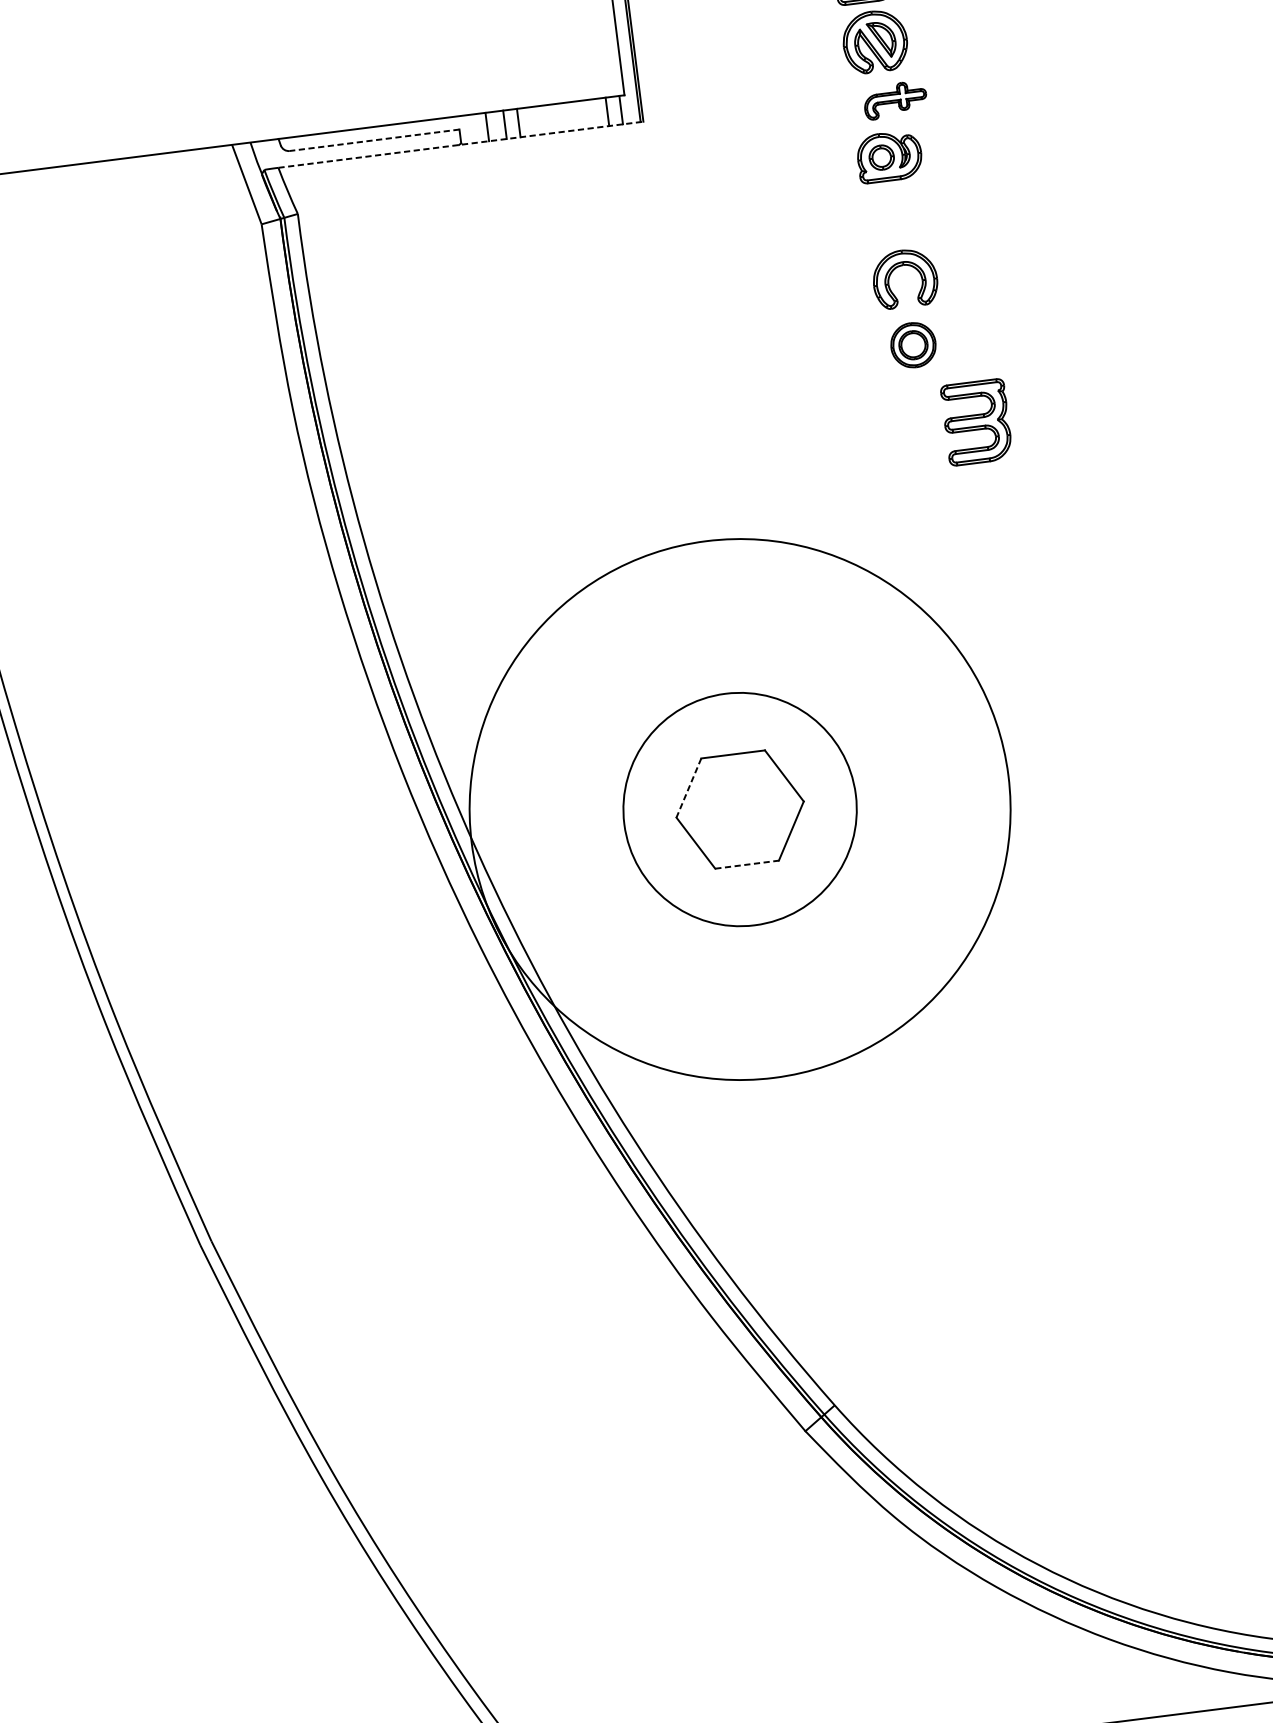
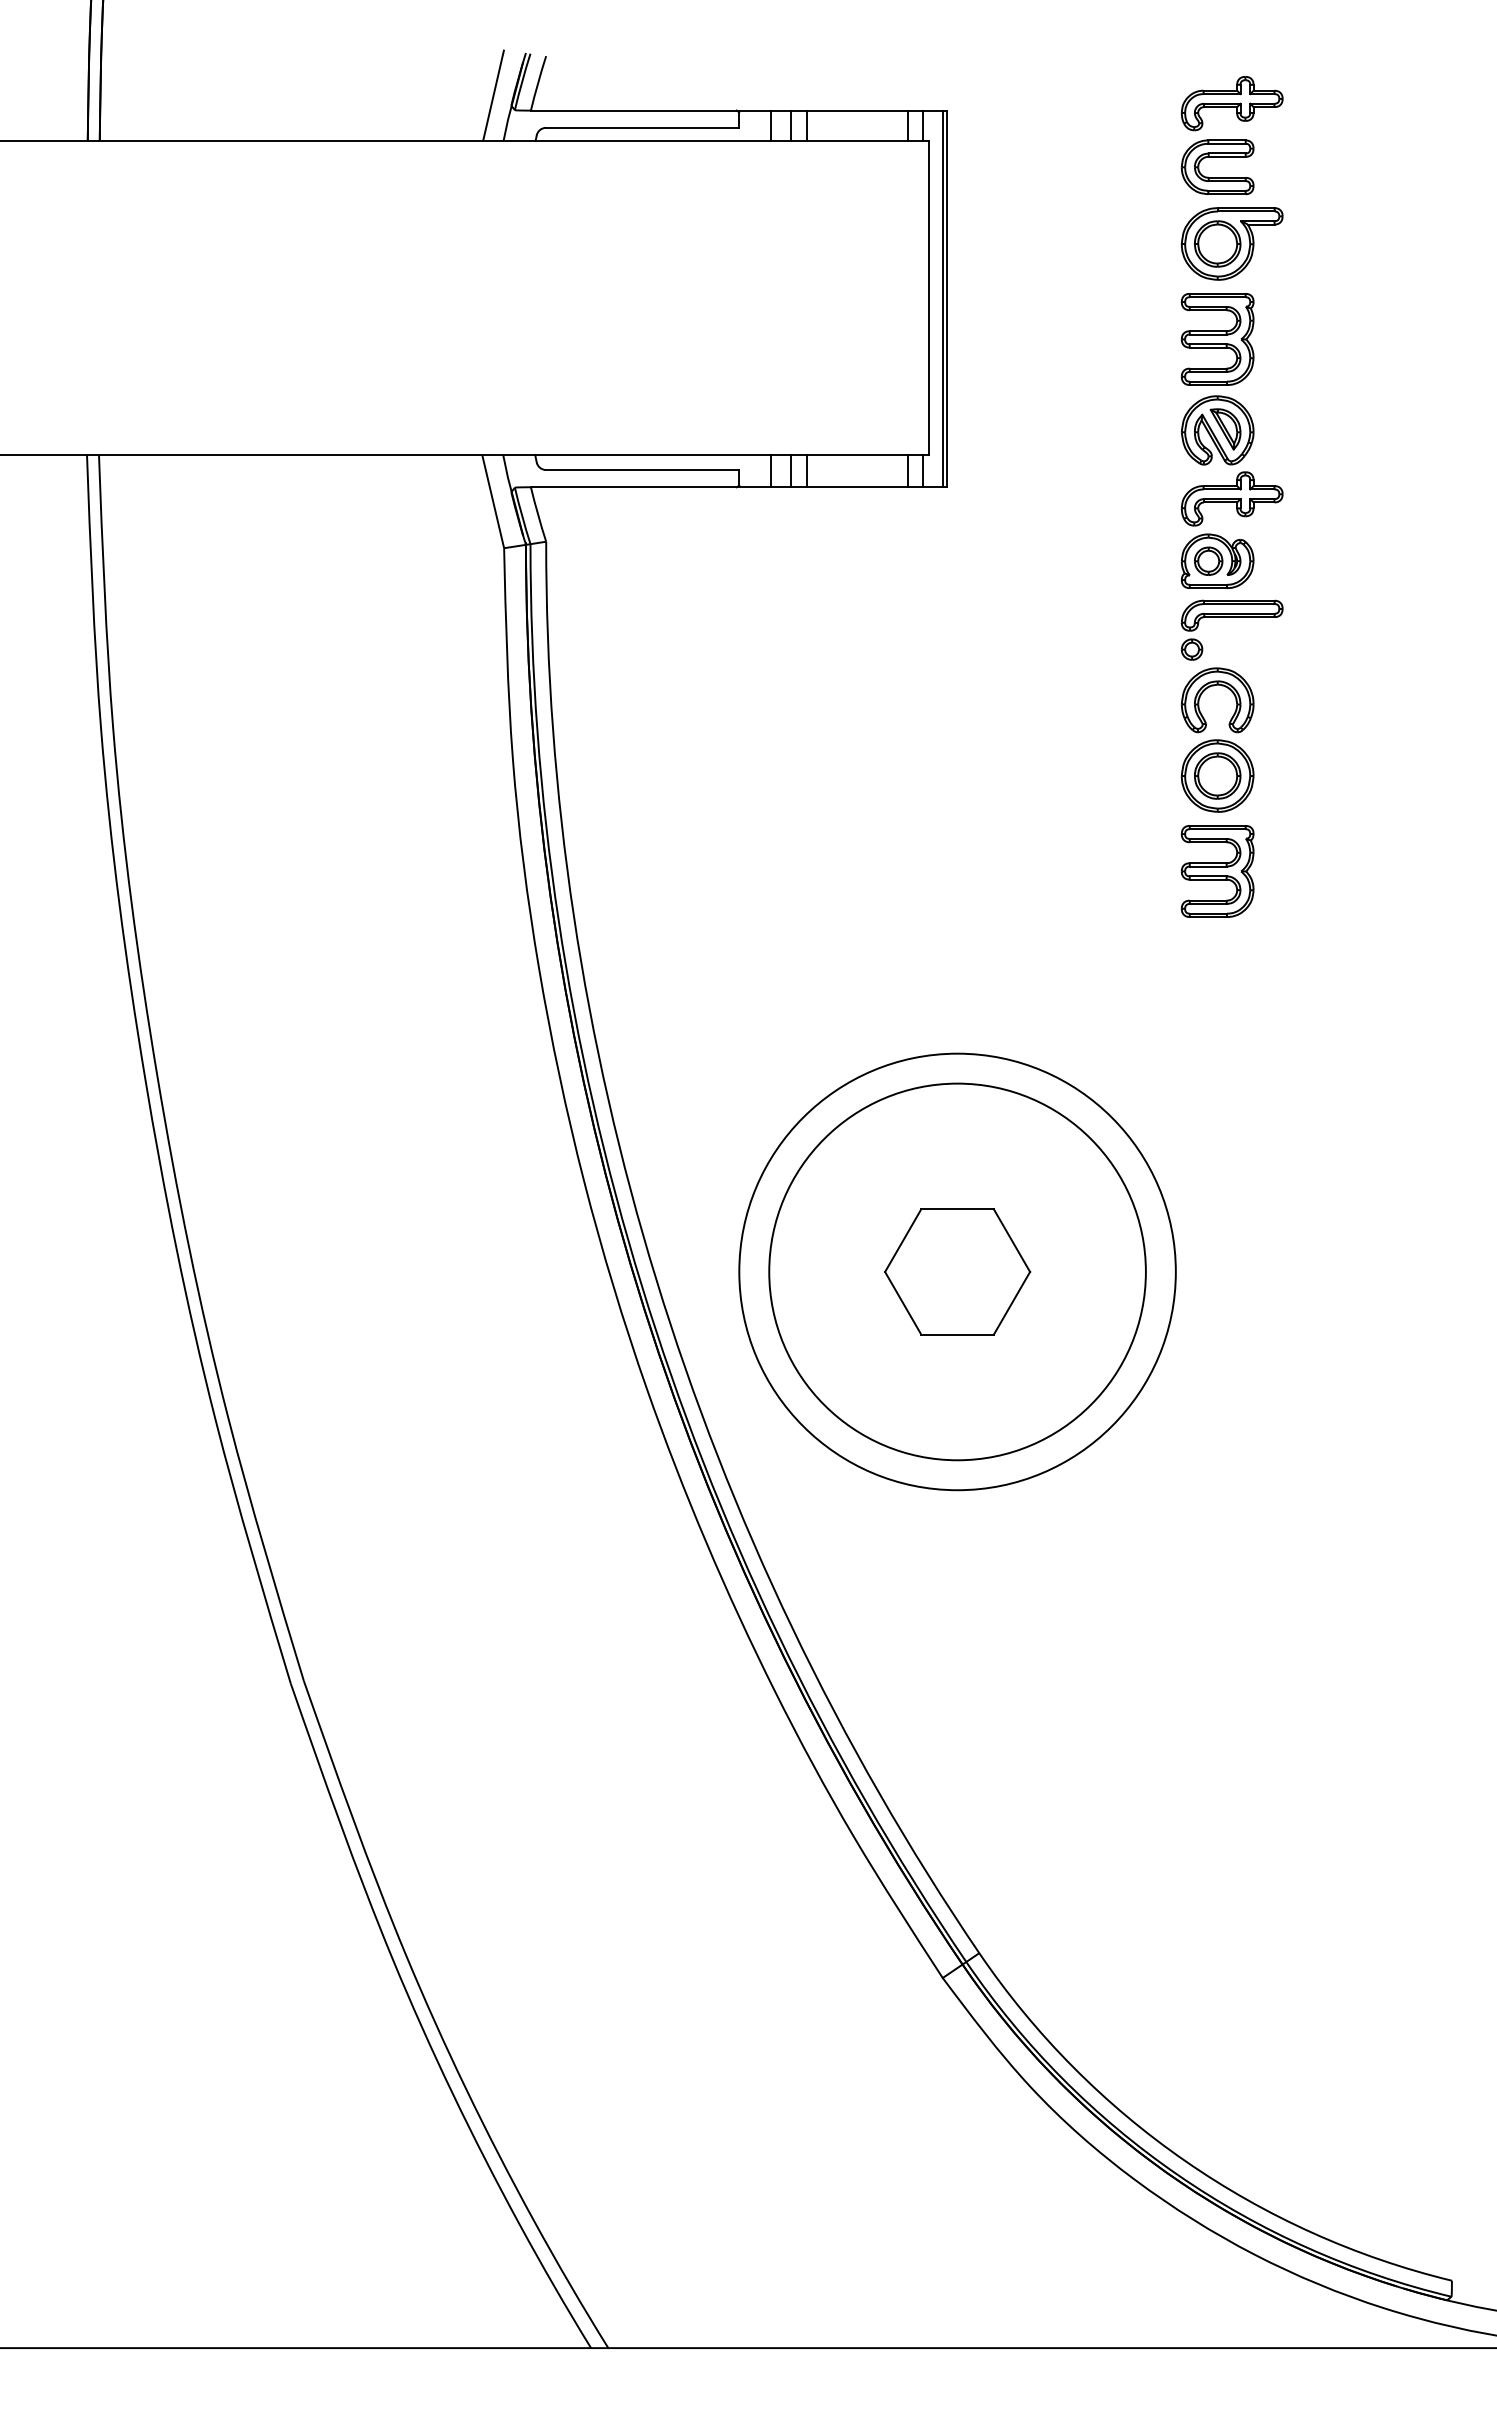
part: (894, 99) -> (1231, 498), size x1.43
line: (374, 140) -> (642, 470), dashed -> solid
line: (460, 145) -> (738, 487), dashed -> solid
part: (908, 204) -> (1231, 617), added
part: (913, 344) -> (1217, 775), size x1.43
part: (976, 422) -> (1217, 871), moved
line: (688, 788) -> (902, 1241), dashed -> solid
circle: (739, 809) -> (957, 1271), size x0.71
circle: (739, 809) -> (957, 1271), size x1.43
line: (747, 864) -> (958, 1334), dashed -> solid

